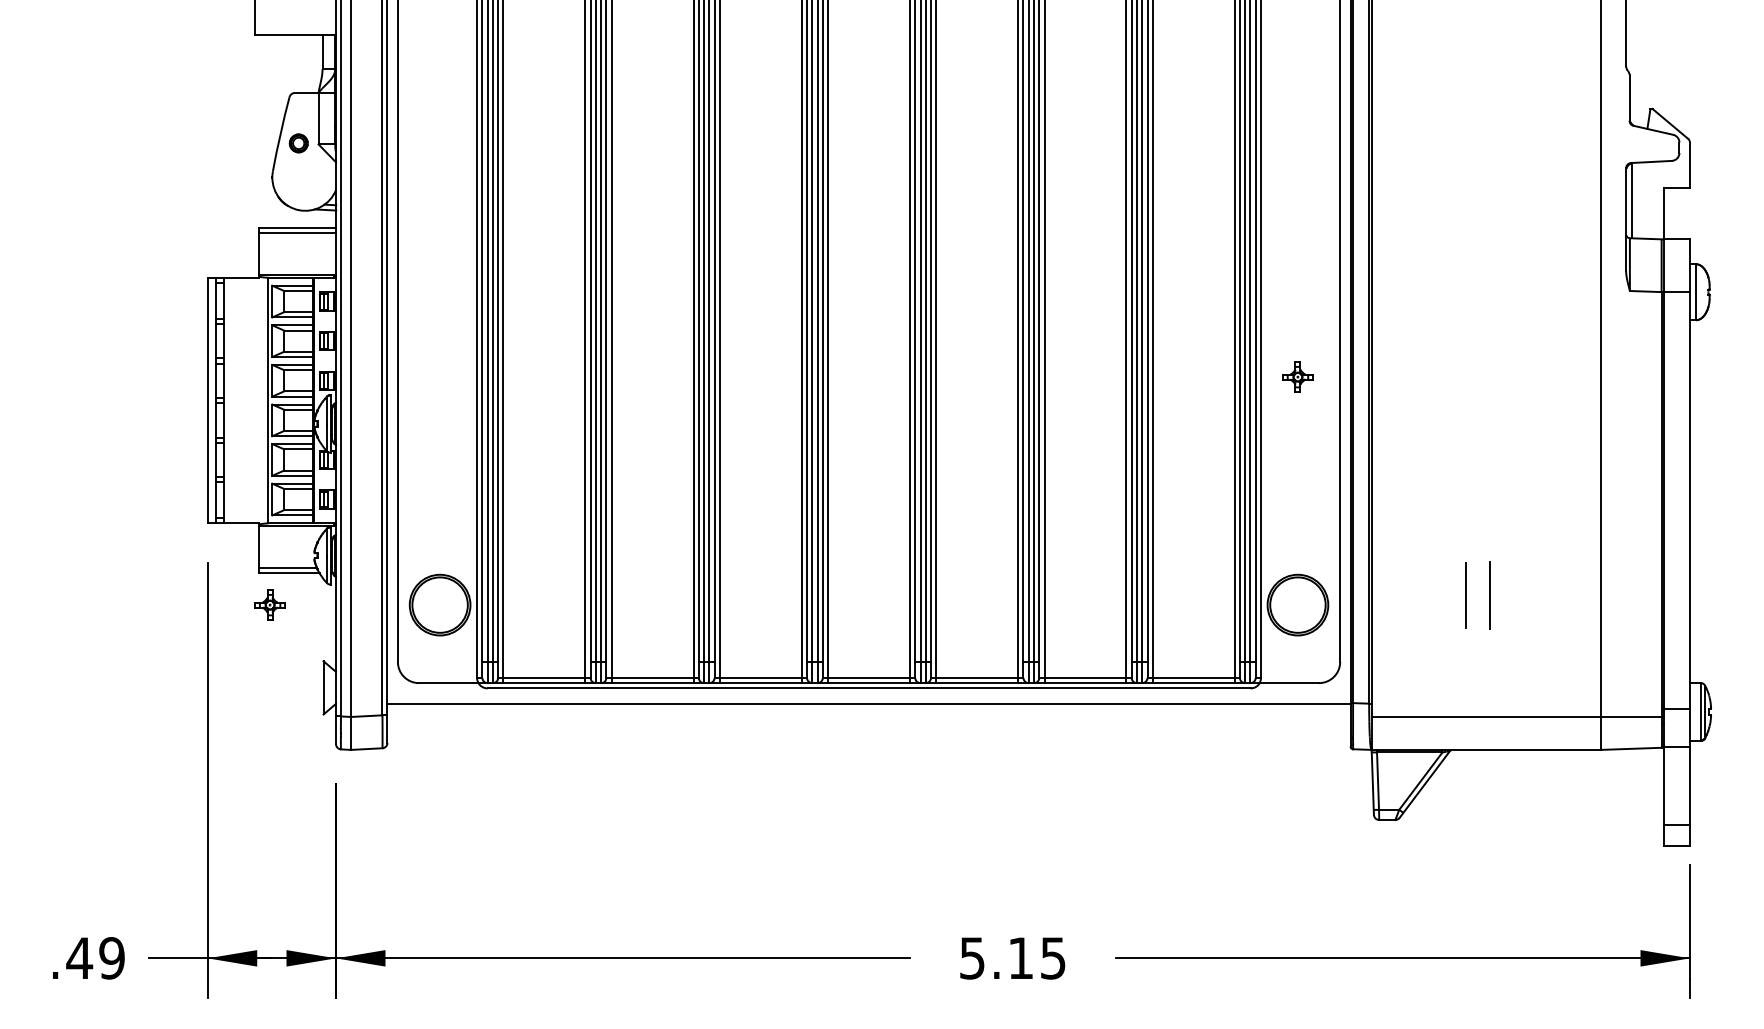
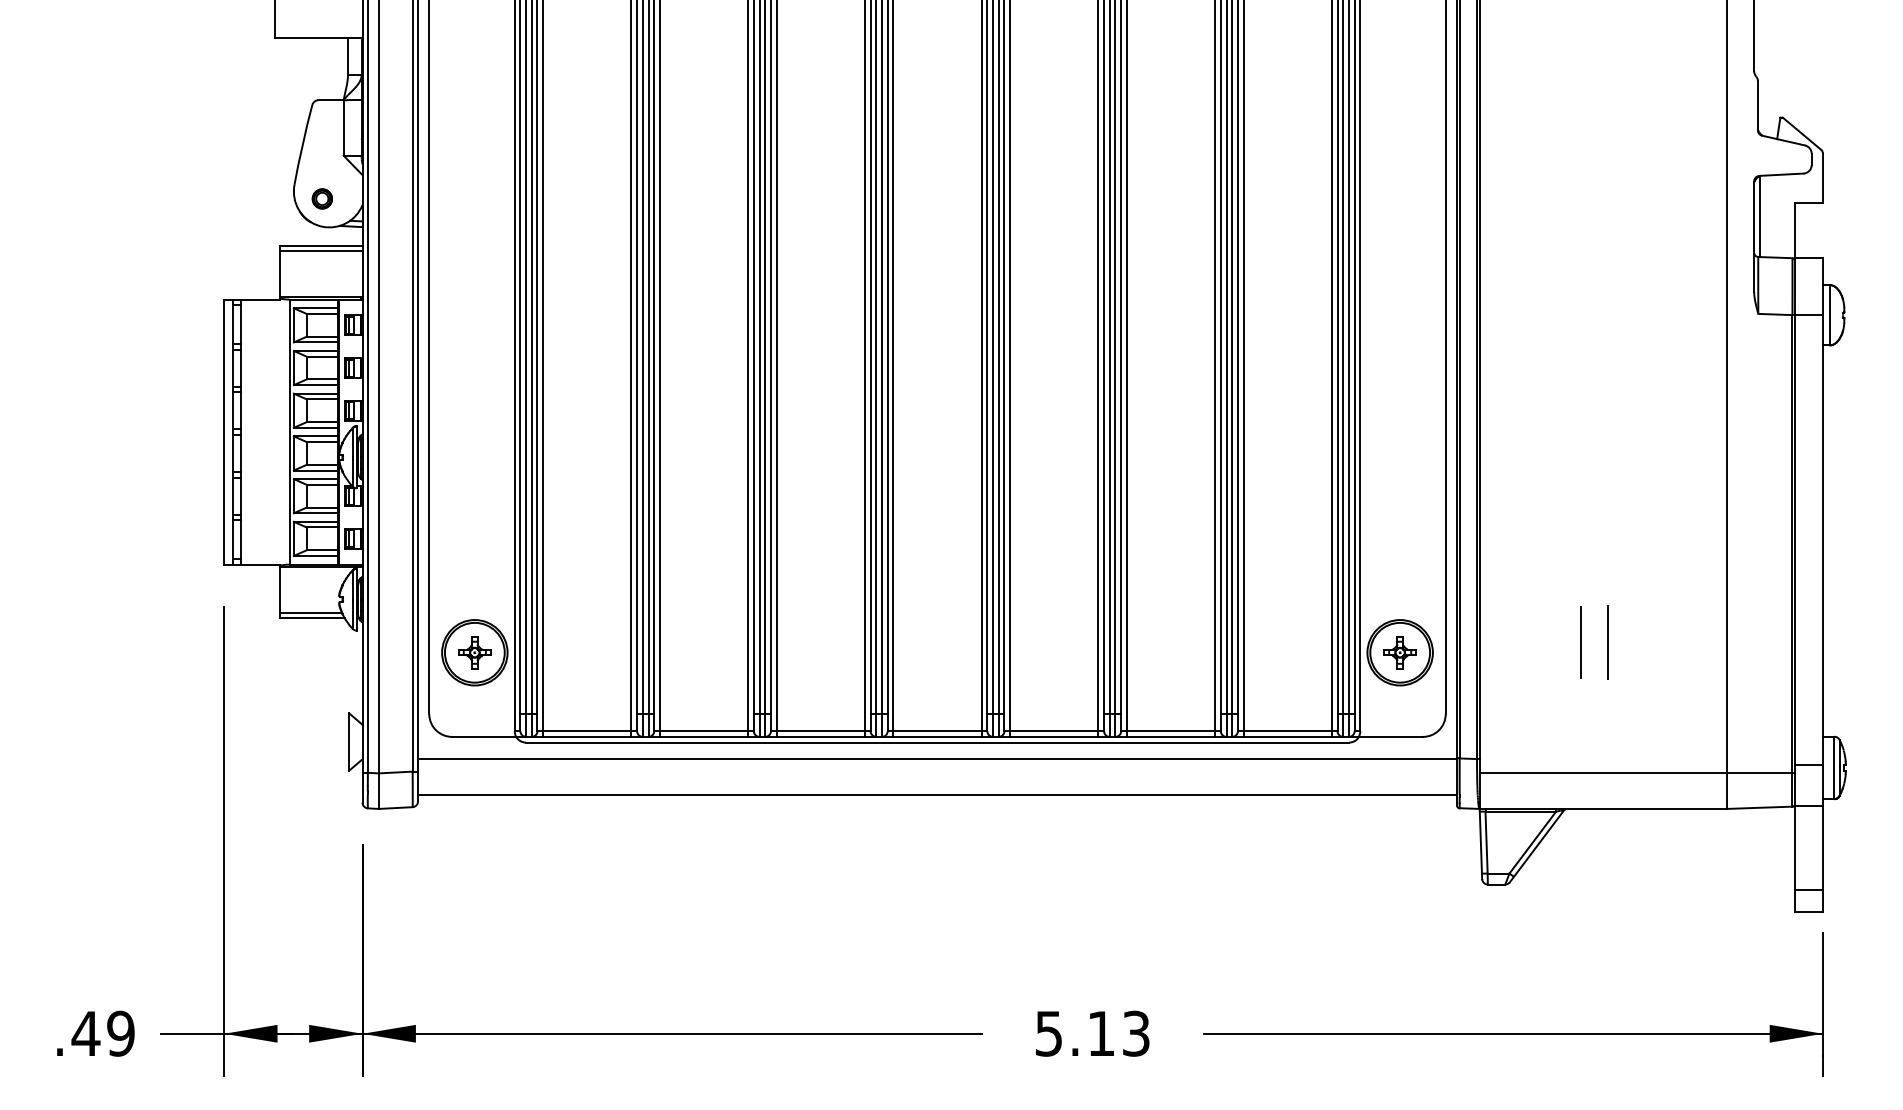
part: (298, 143) -> (322, 199), moved
part: (1297, 376) -> (1399, 652), moved
part: (269, 604) -> (474, 652), moved
line: (868, 736) -> (936, 794), added
text: (1053, 957) -> (1136, 1032), 5.15 -> 5.13

